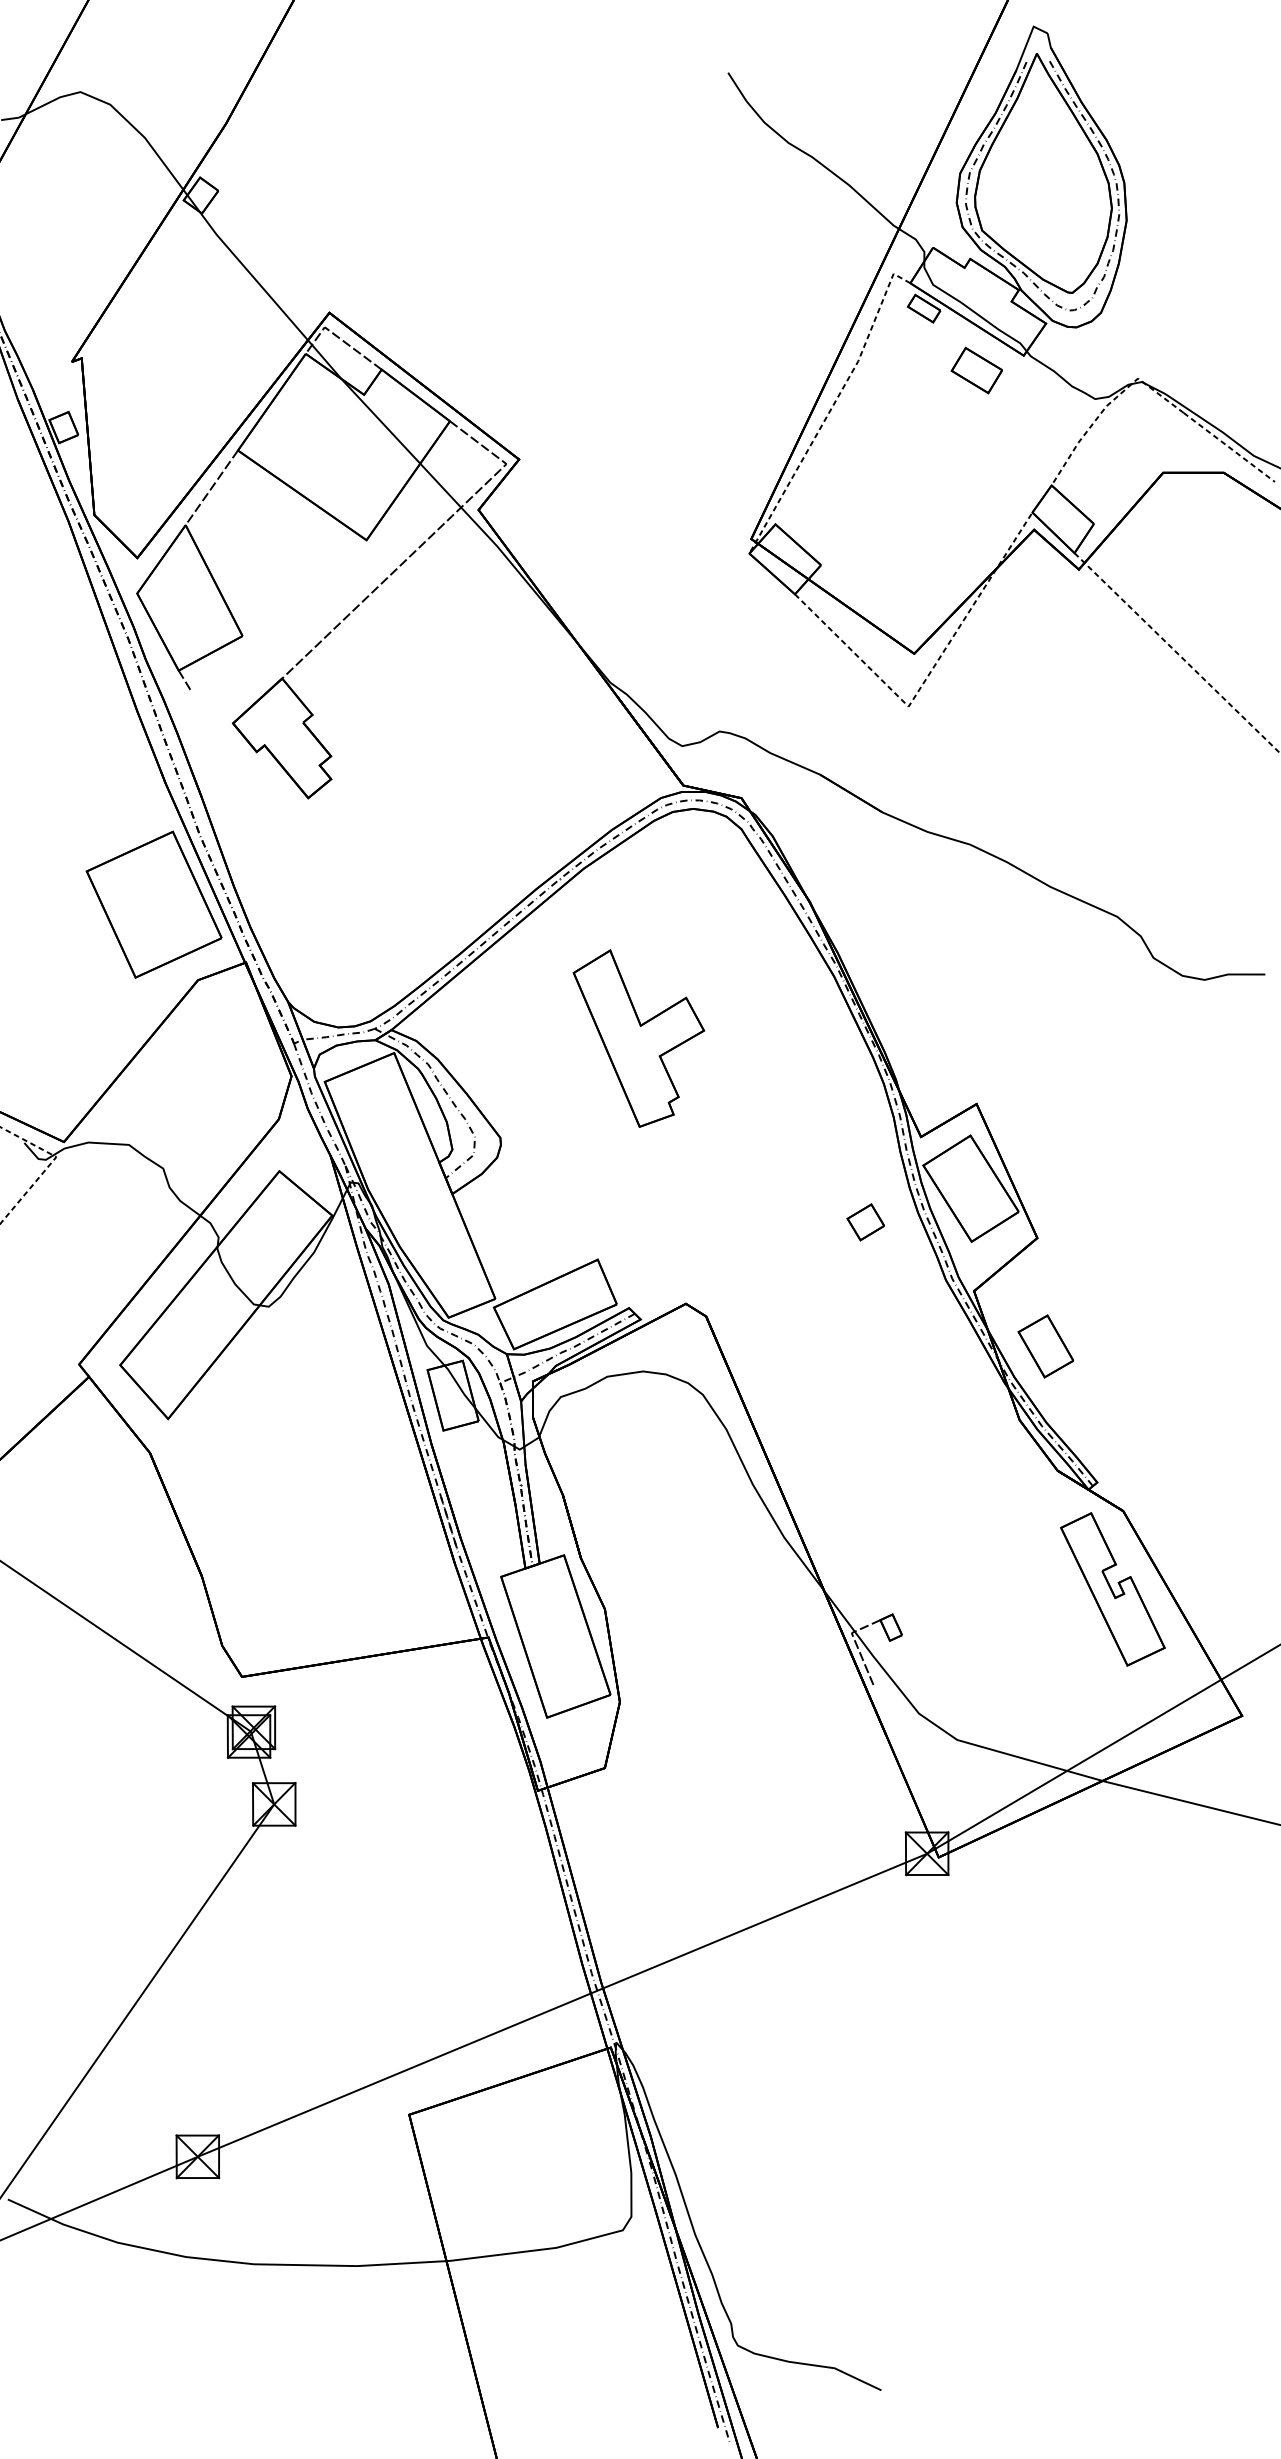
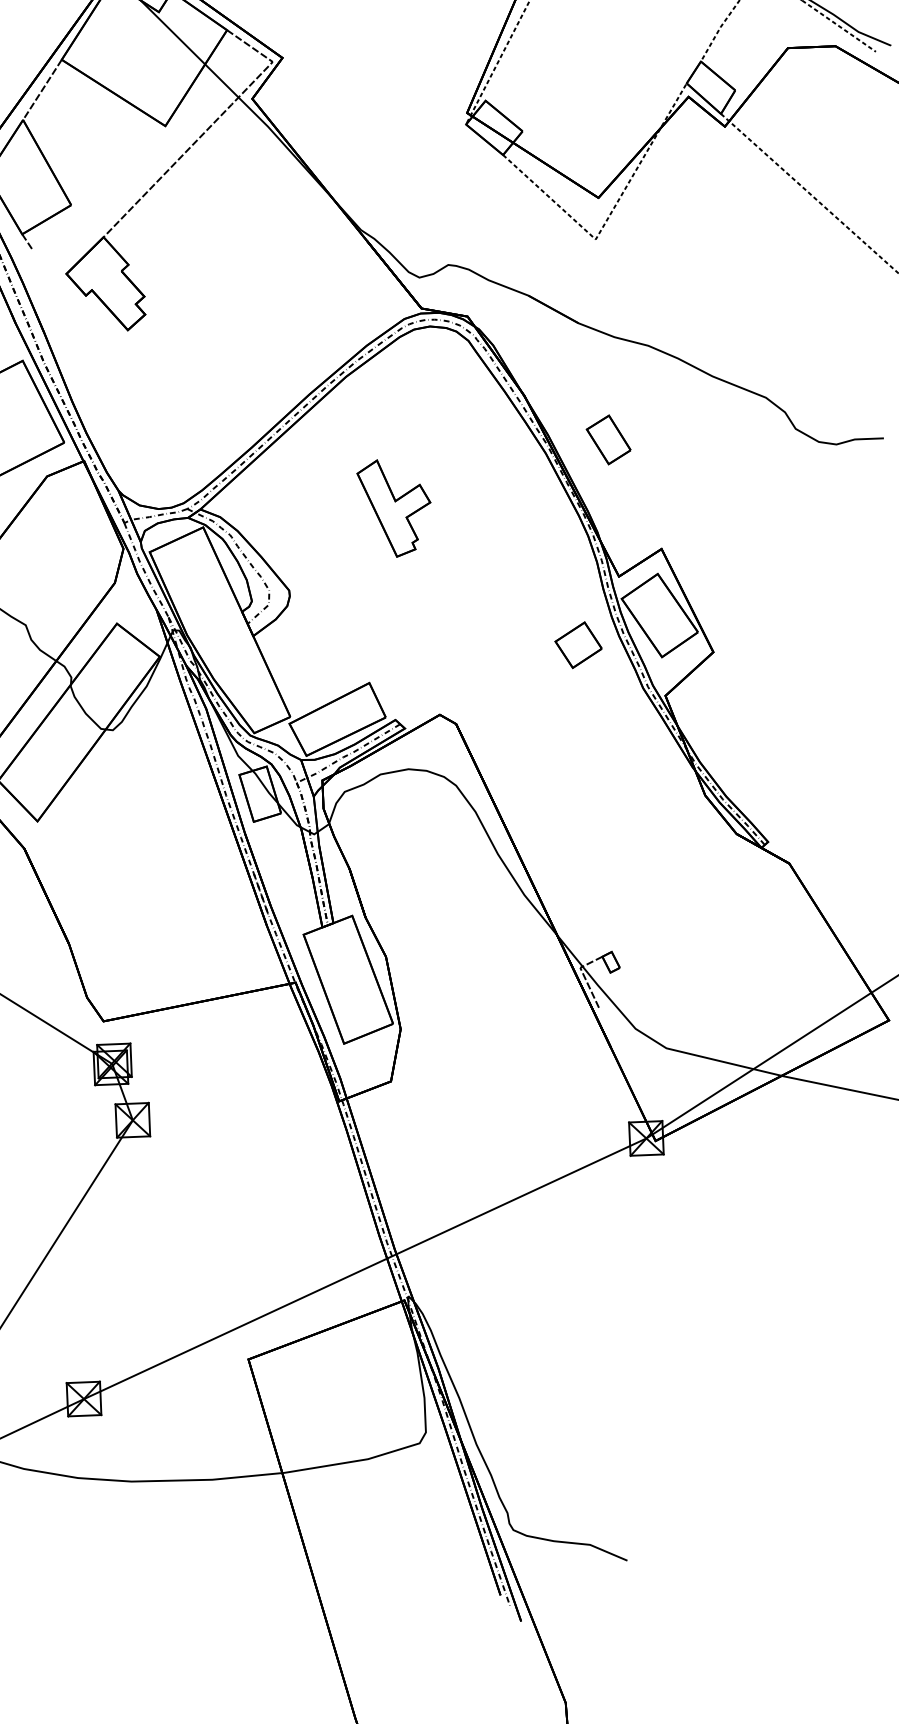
part: (638, 1038) -> (394, 508), size x0.7
part: (865, 1222) -> (578, 645), size x1.6
part: (1045, 1346) -> (608, 439), moved
part: (1112, 1589) -> (783, 925), removed

